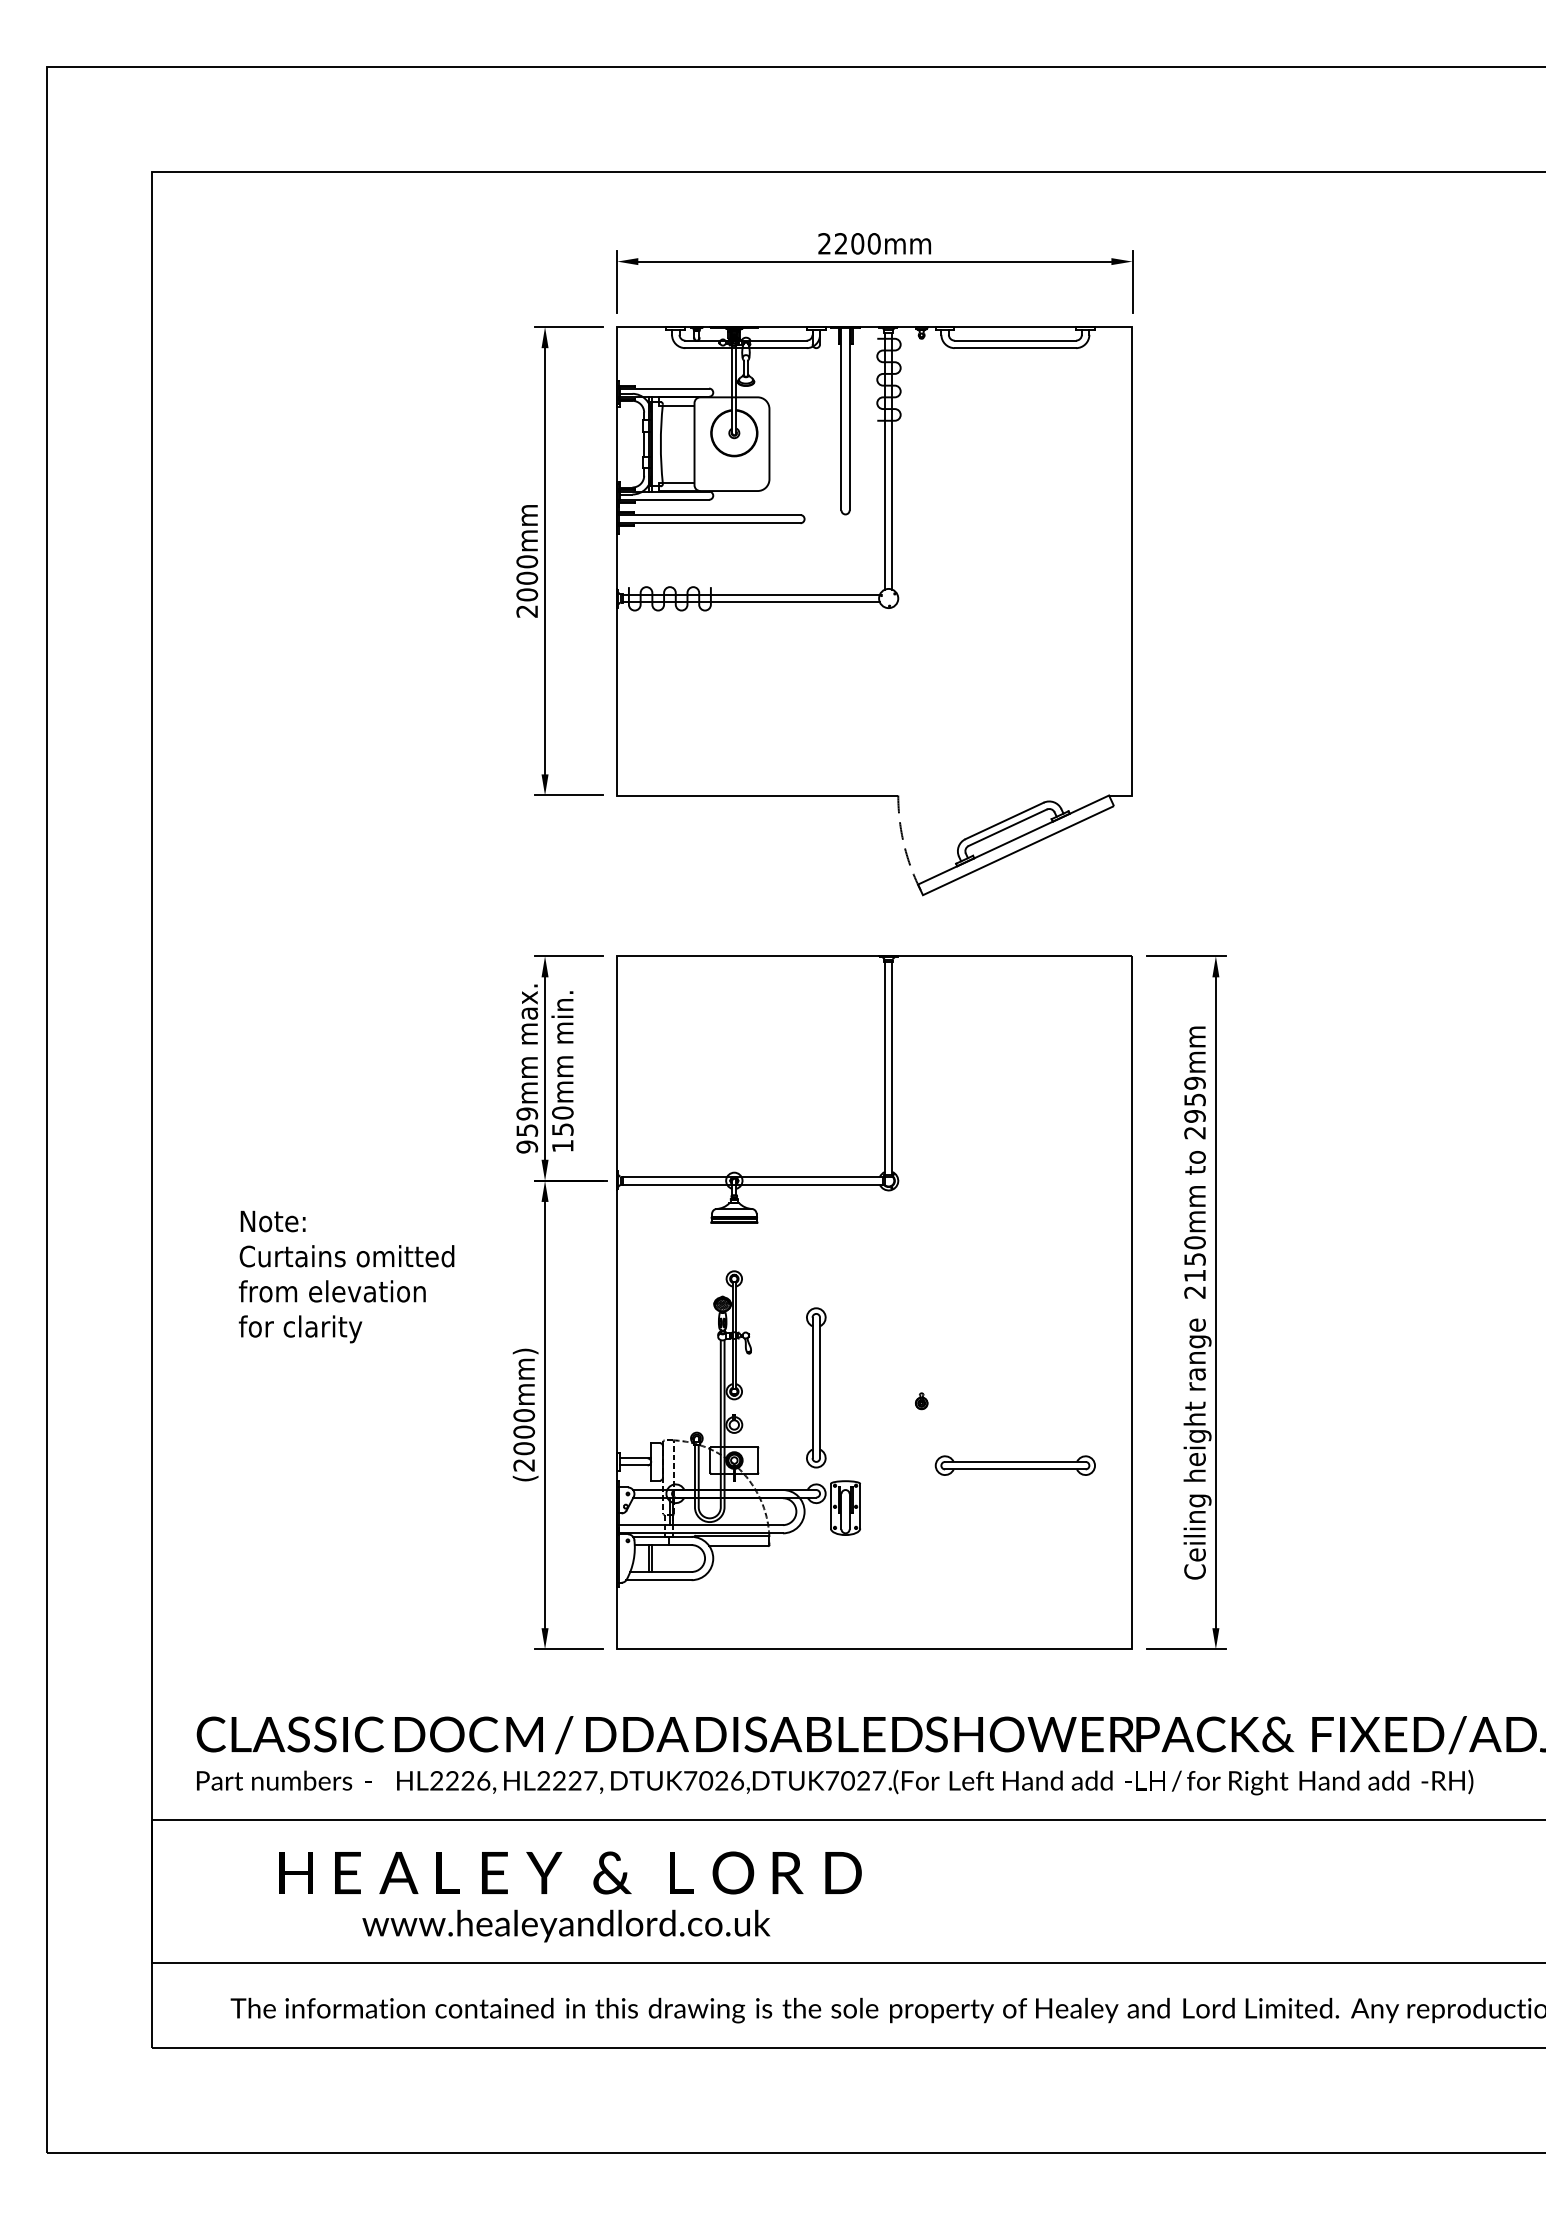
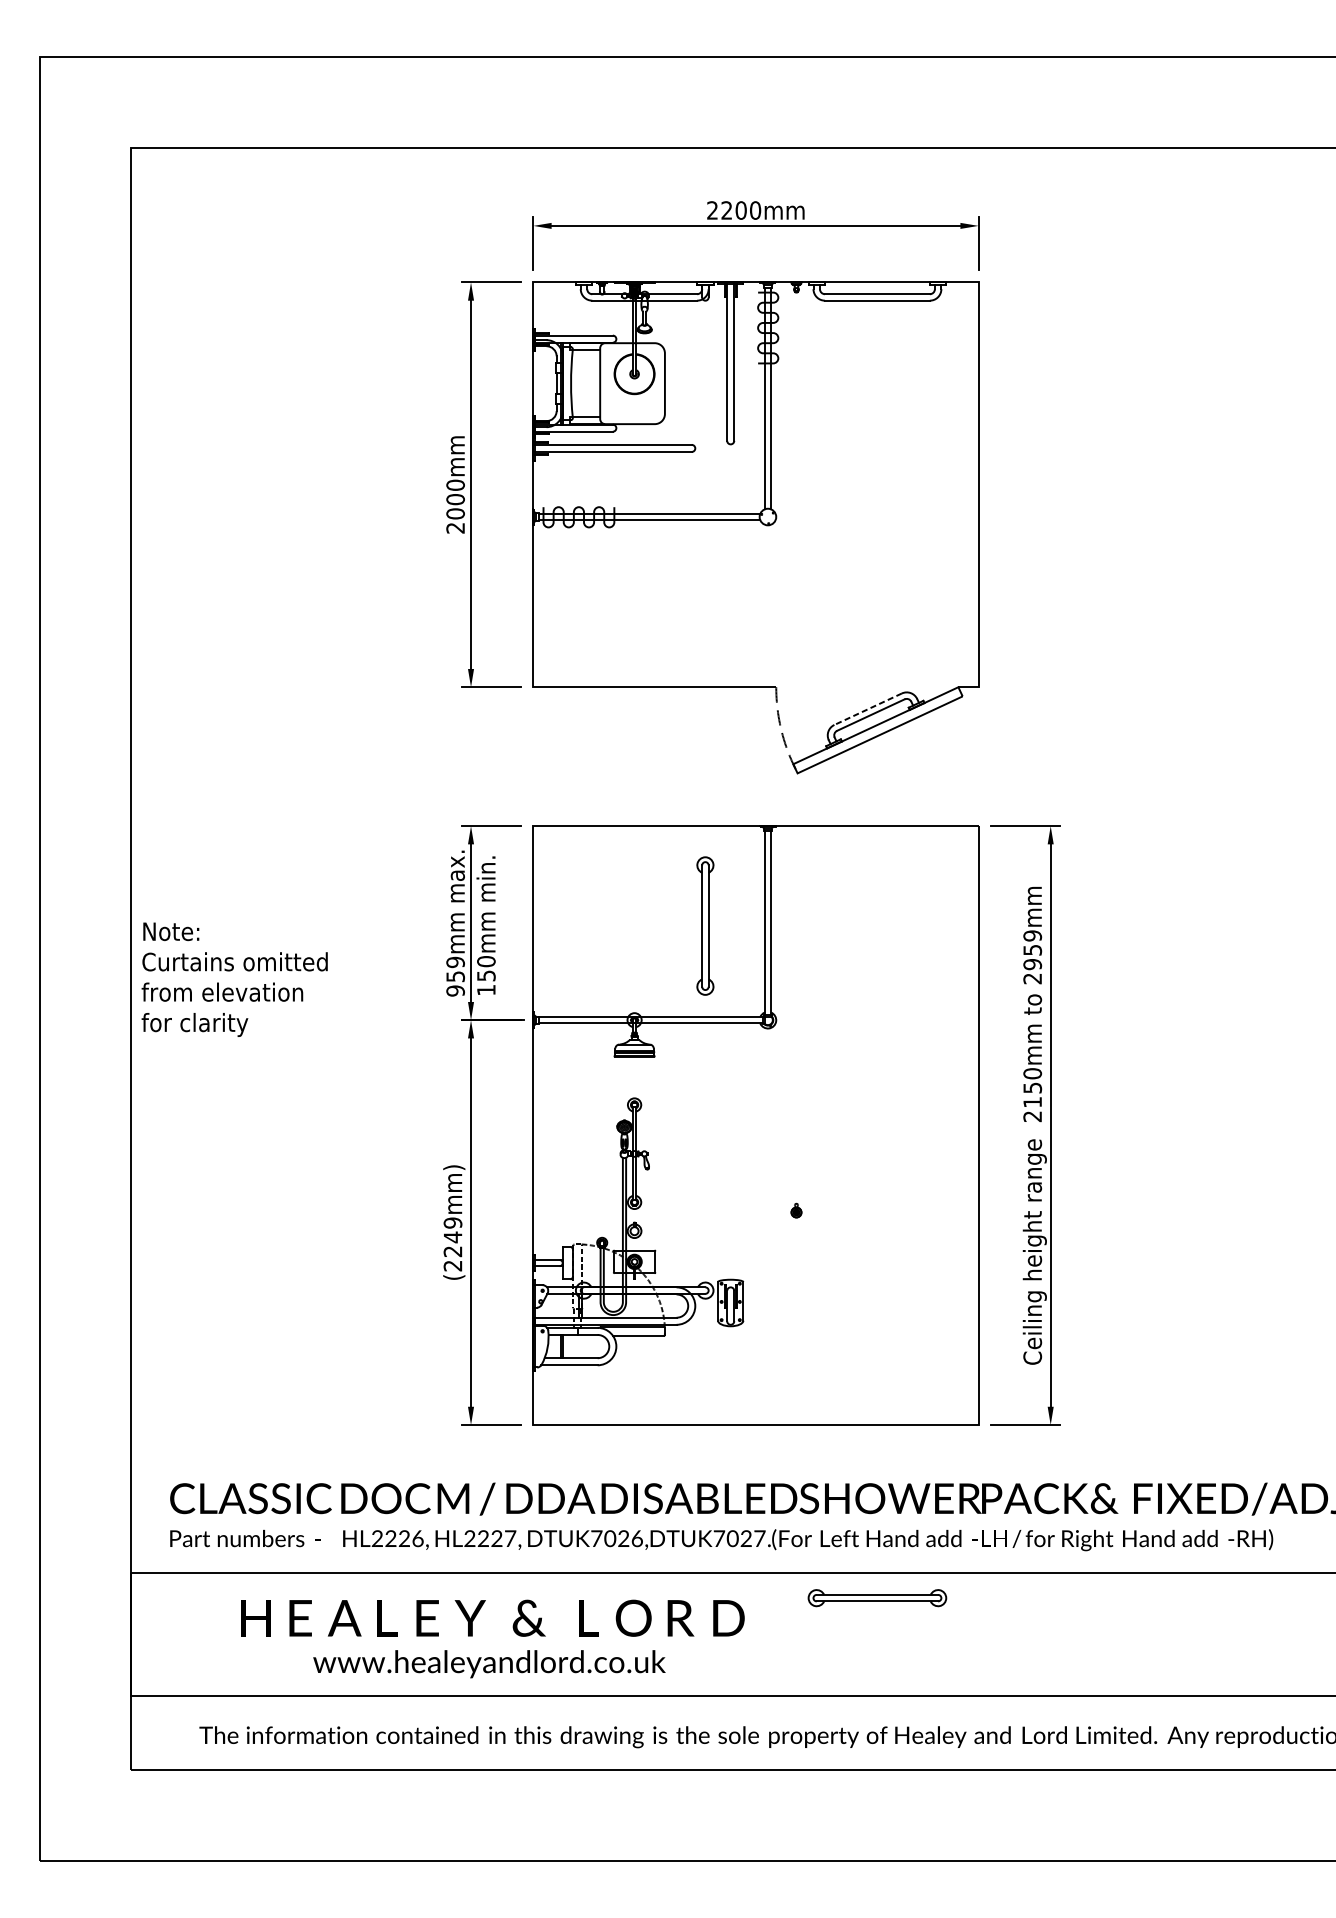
line: (1004, 821) -> (868, 709), solid -> dashed
text: (346, 1276) -> (234, 979), moved
part: (816, 1387) -> (705, 925), moved
text: (524, 1432) -> (453, 1237), (2000mm) -> (2249mm)
part: (1014, 1465) -> (876, 1598), moved

